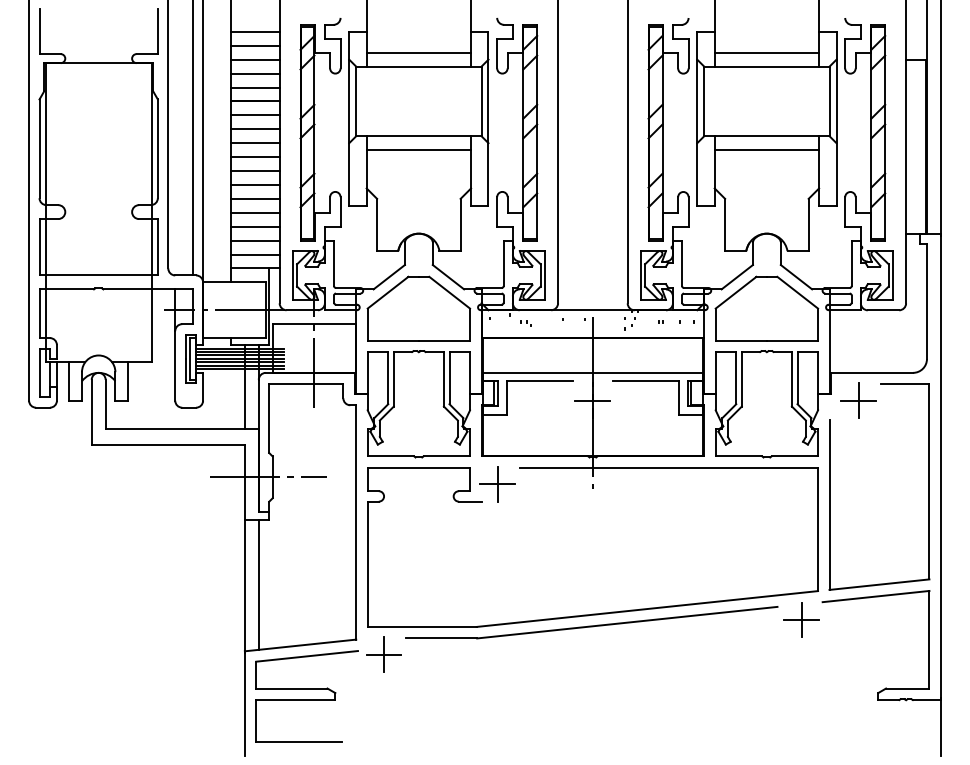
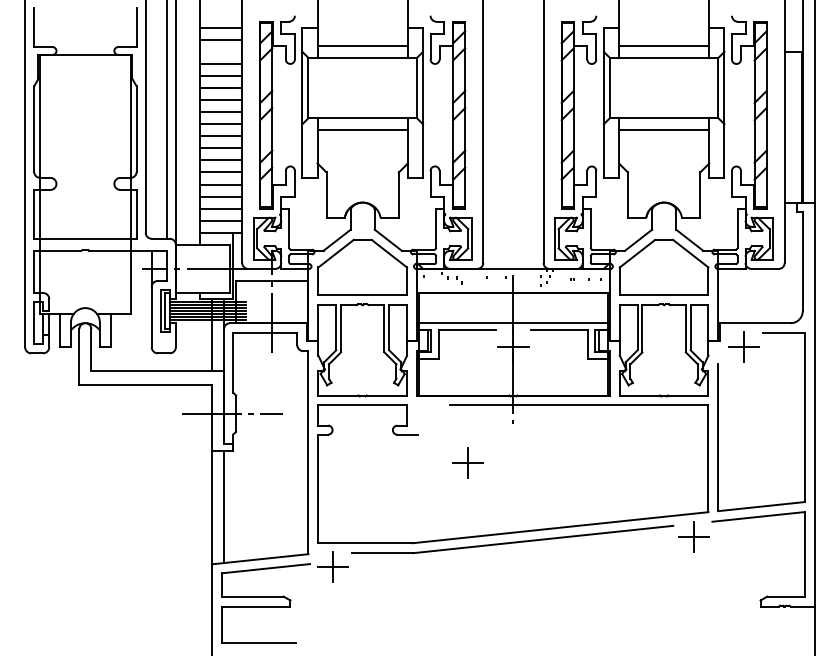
line: (254, 59) -> (220, 51), removed
part: (525, 323) -> (455, 280), size x1.6
part: (497, 484) -> (468, 463), moved

